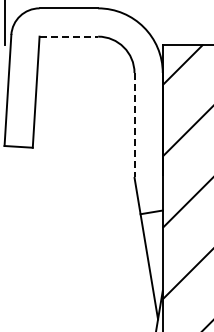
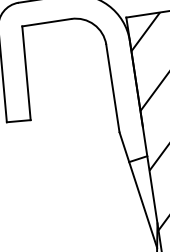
line: (69, 36) -> (47, 22), dashed -> solid
line: (134, 125) -> (112, 88), dashed -> solid

